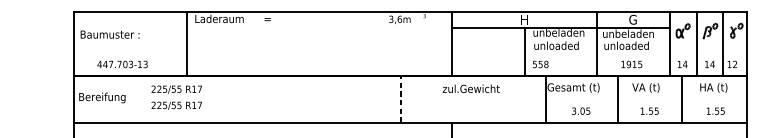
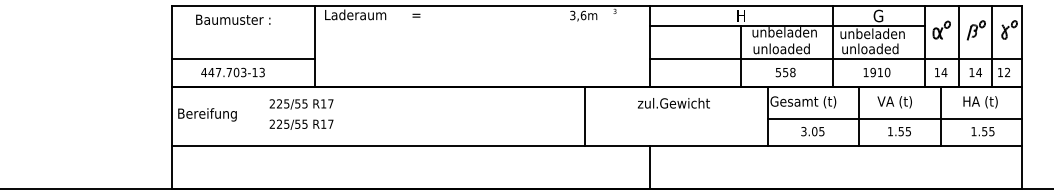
text: (110, 34) -> (233, 19), moved
line: (130, 53) -> (243, 58), added
line: (599, 53) -> (835, 58), added
text: (540, 64) -> (785, 72), moved
text: (640, 64) -> (887, 72), 1915 -> 1910
line: (400, 99) -> (584, 116), dashed -> solid
line: (645, 101) -> (894, 119), added

